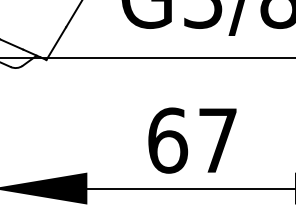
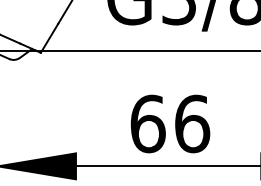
text: (218, 140) -> (192, 123), 67 -> 66

